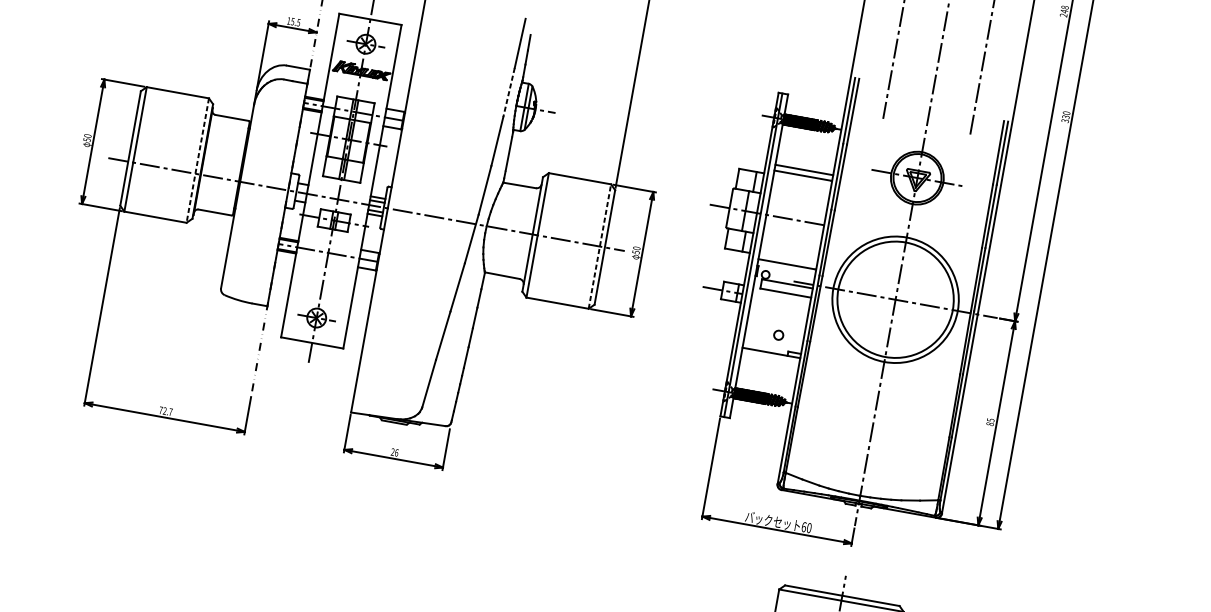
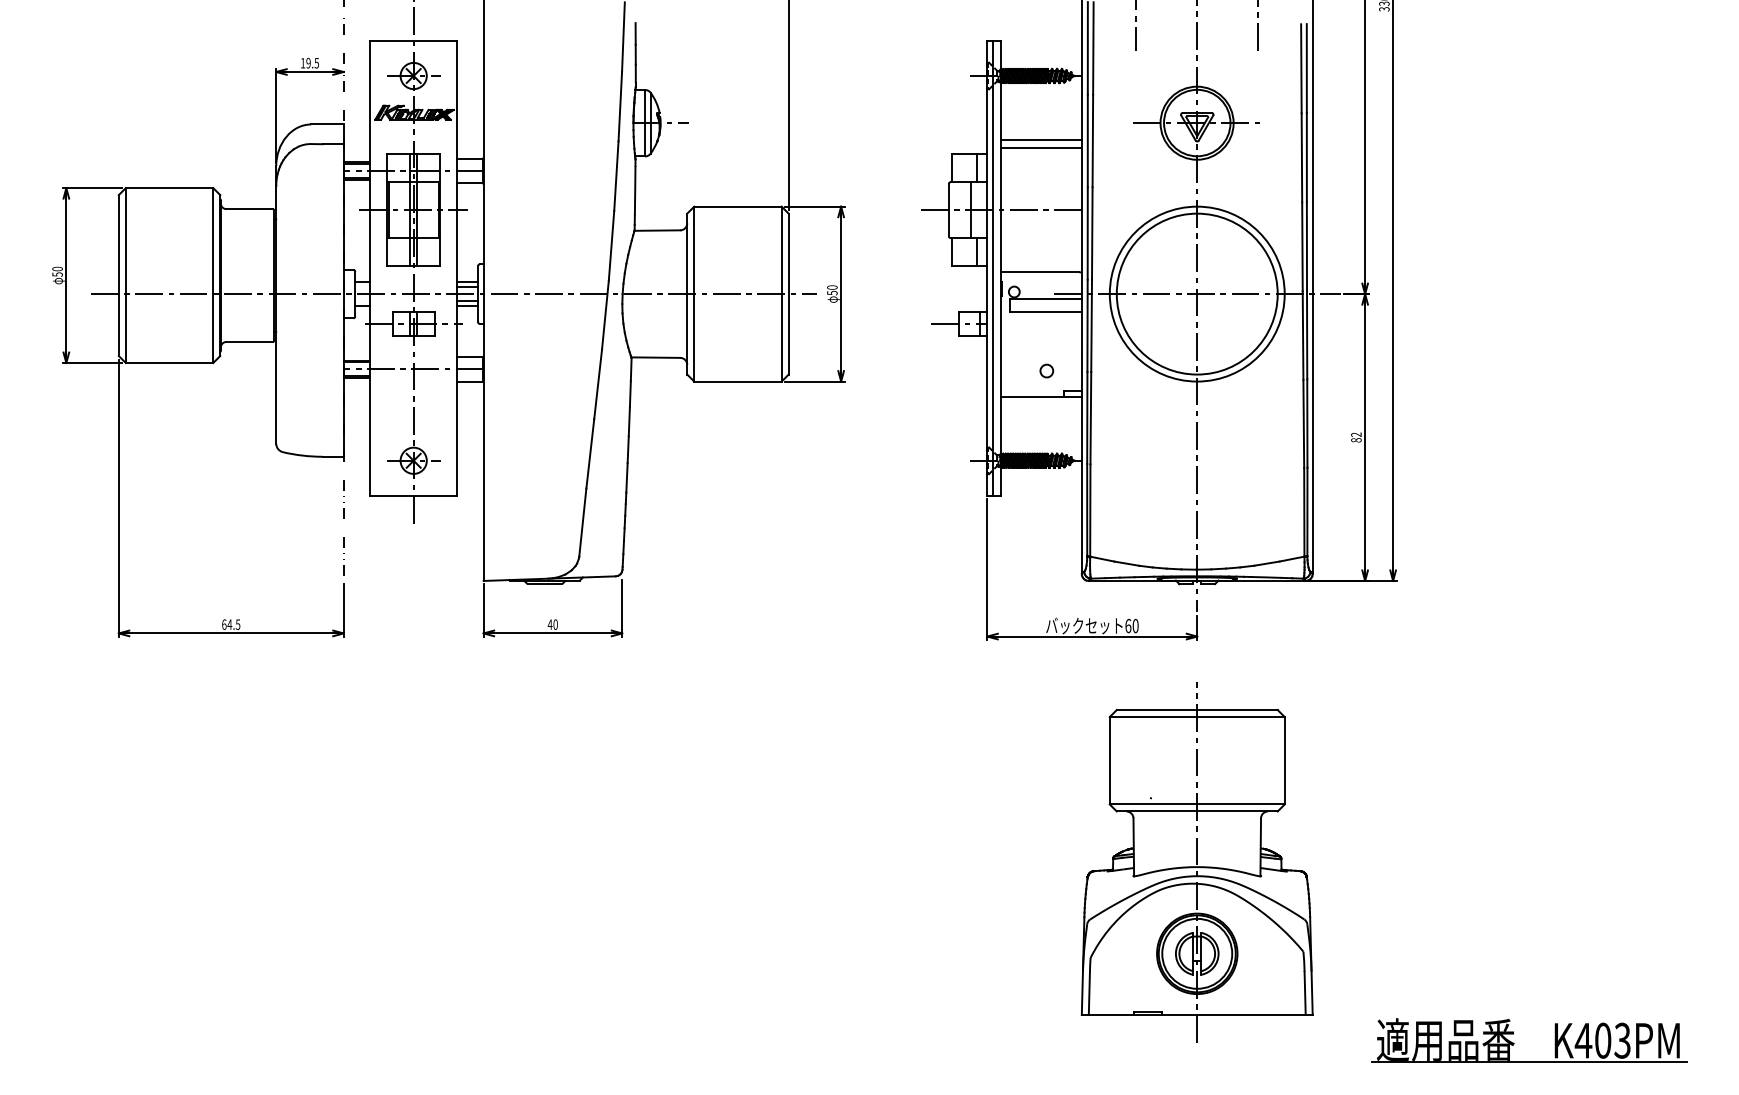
text: (292, 21) -> (308, 62), 15.5 -> 19.5
line: (509, 92) -> (620, 106), dashed -> solid
line: (197, 161) -> (213, 276), dashed -> solid
line: (599, 246) -> (781, 293), dashed -> solid
text: (166, 411) -> (231, 624), 72.7 -> 64.5
text: (990, 420) -> (1356, 434), 85 -> 82
text: (394, 452) -> (552, 624), 26 -> 40

